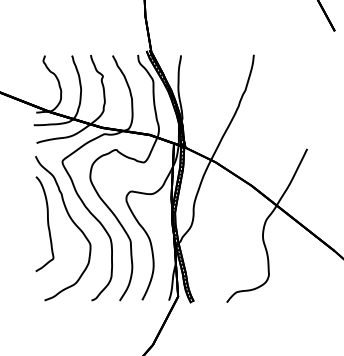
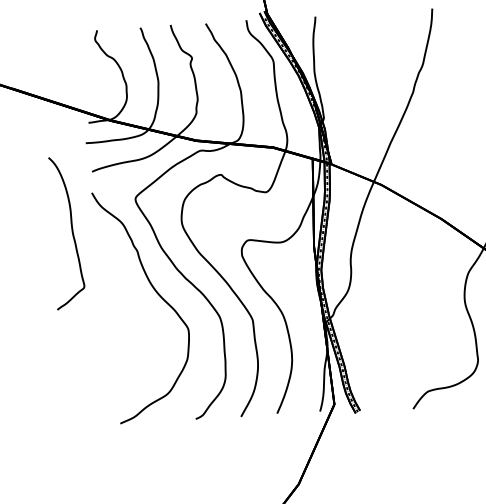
curve: (47, 224) -> (71, 233), moved

